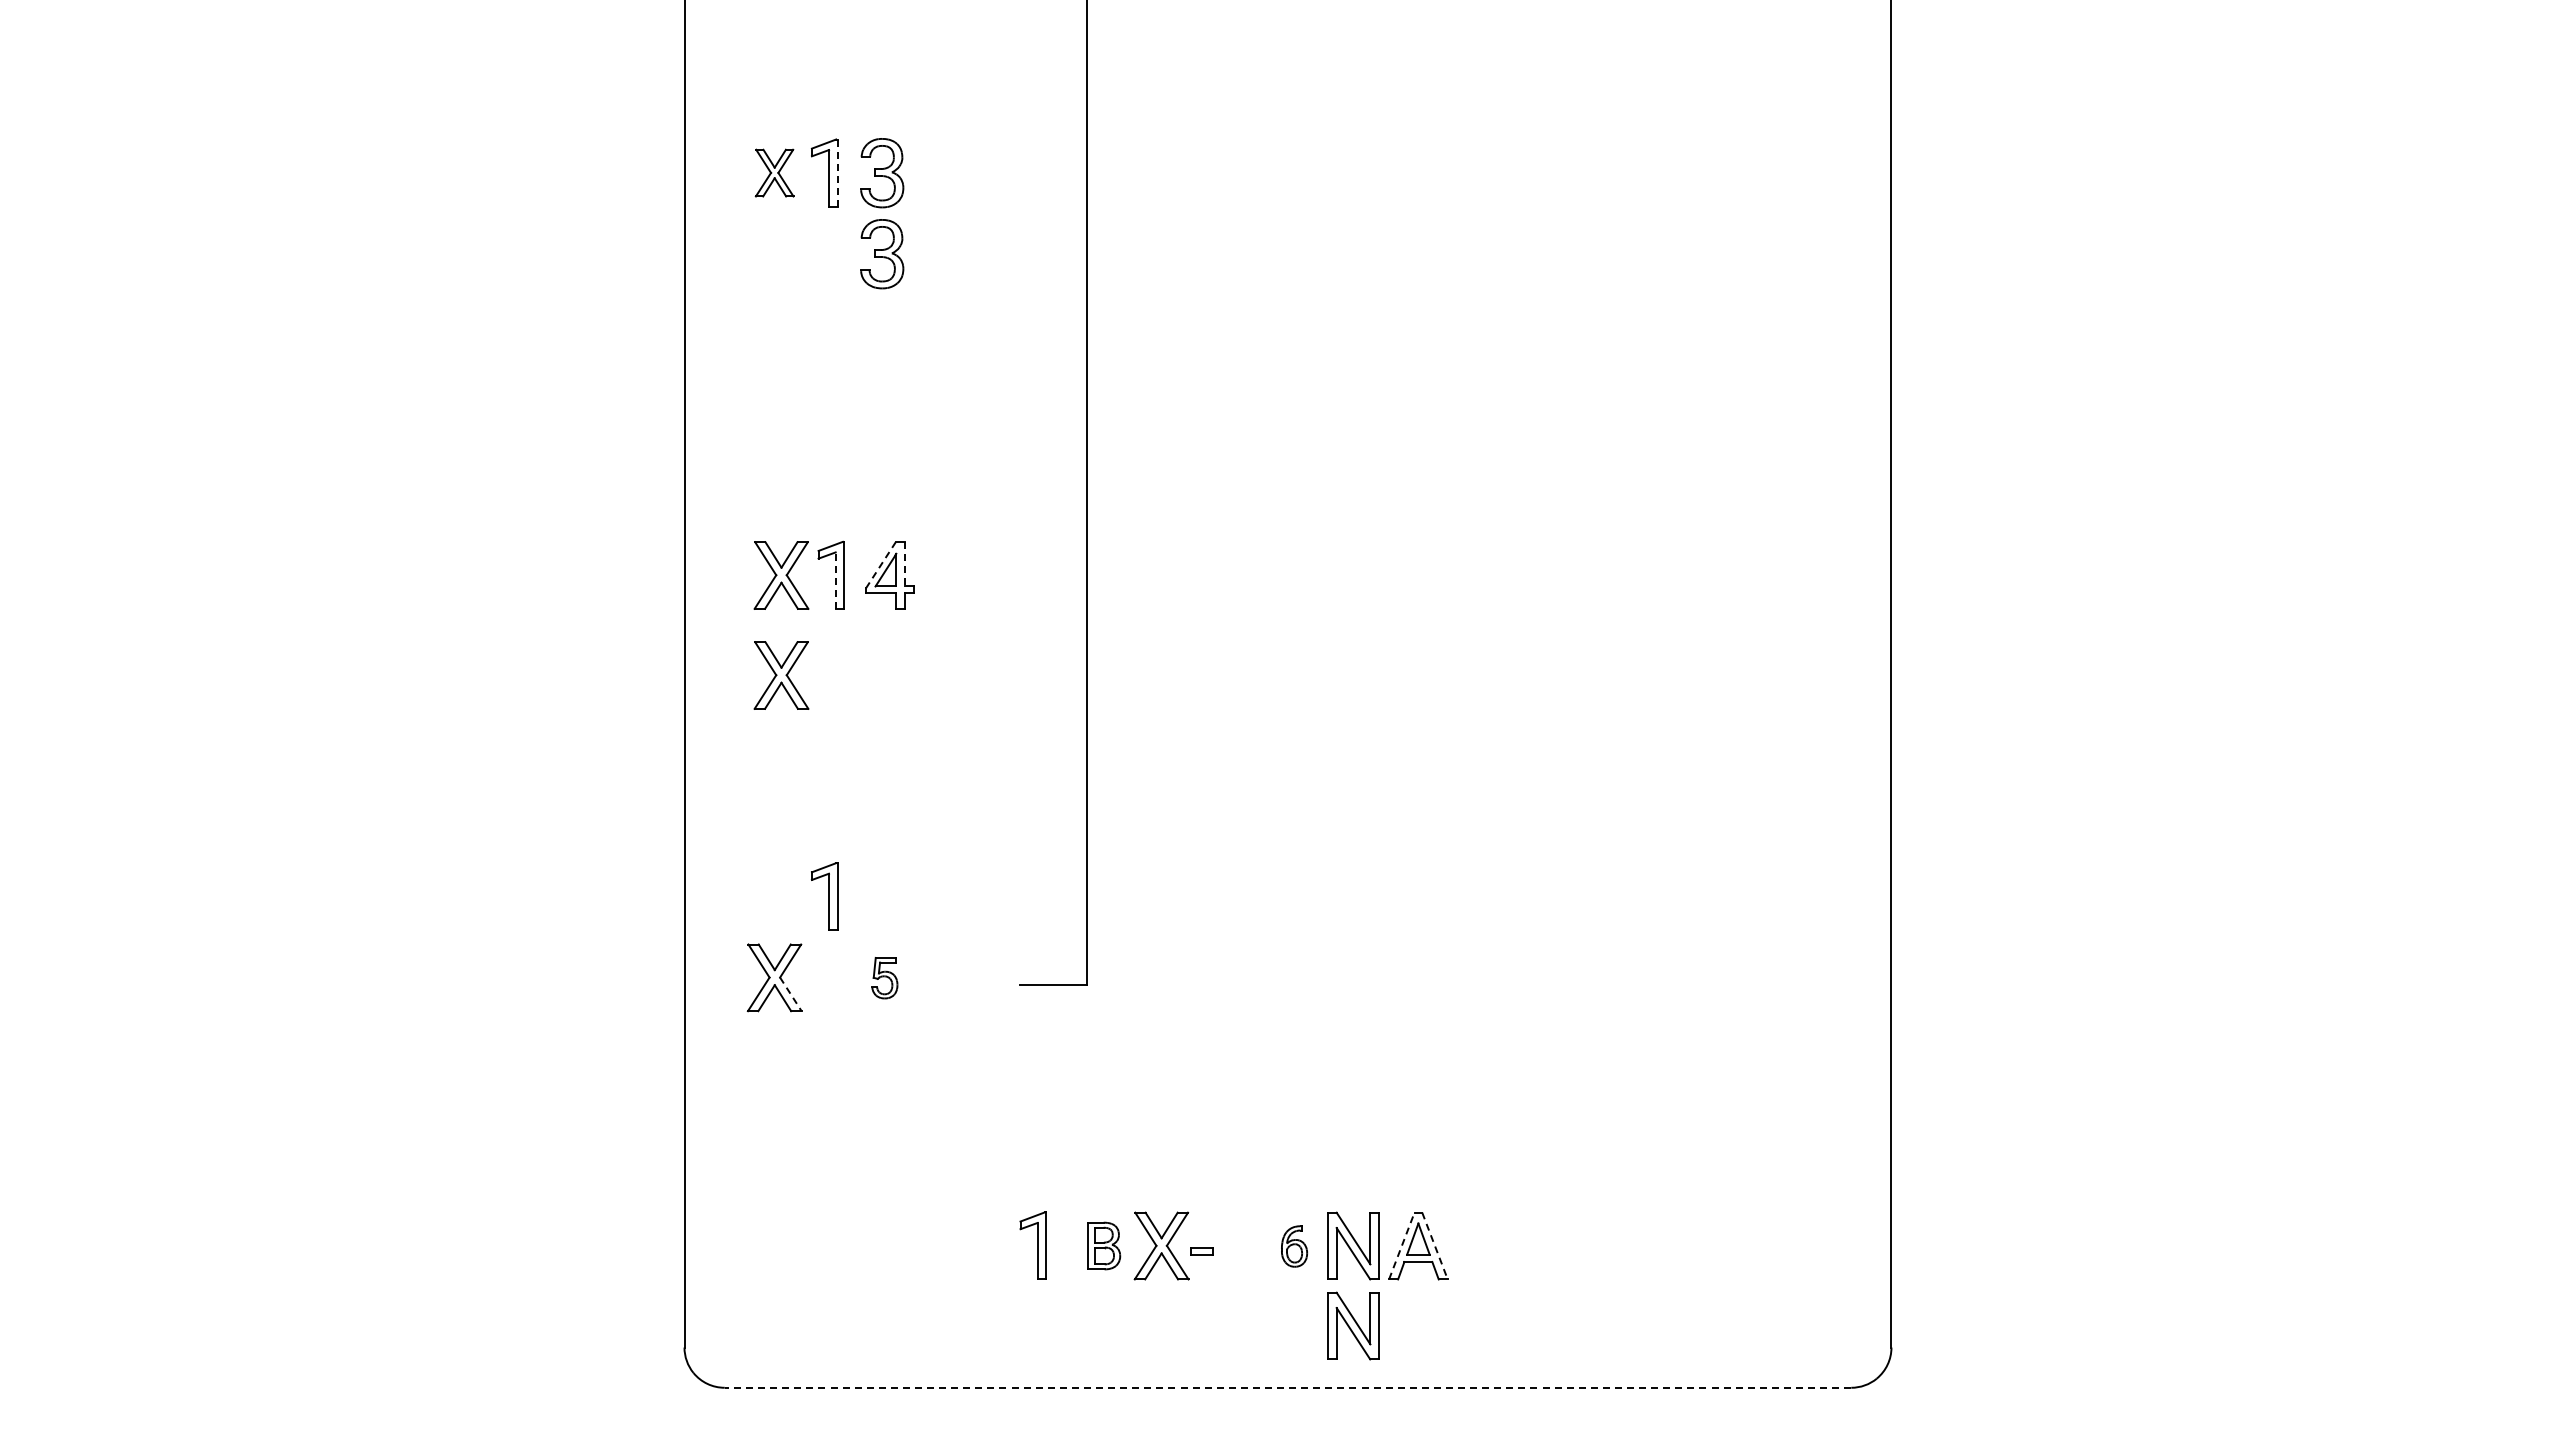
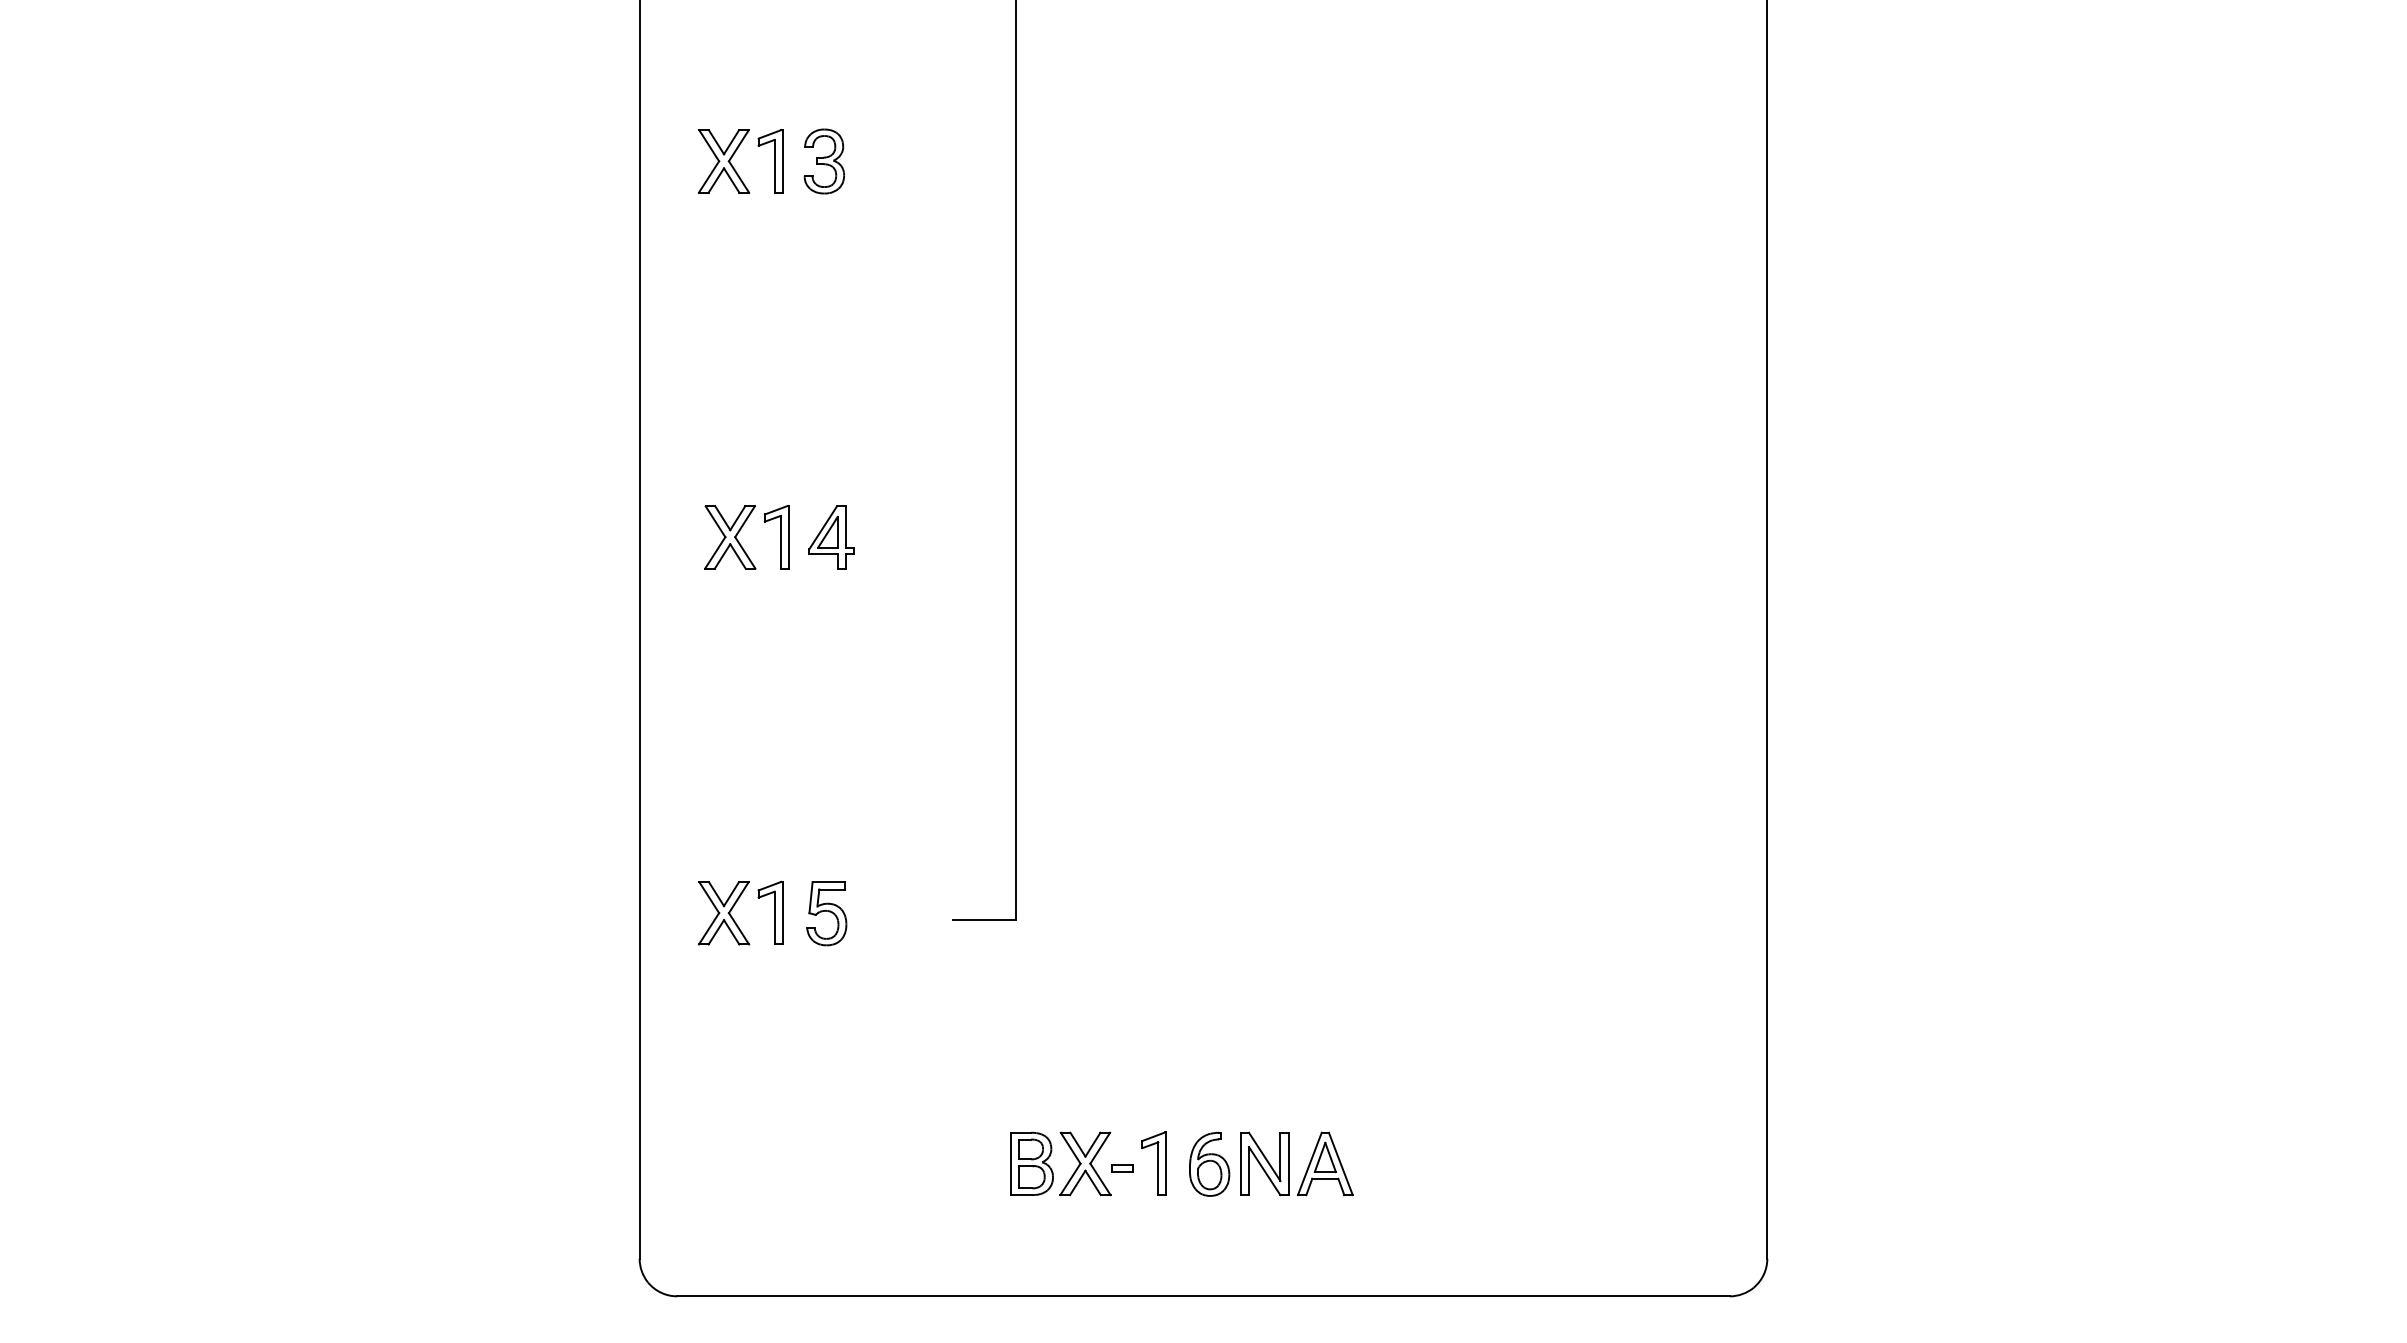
part: (774, 172) -> (723, 160), size x1.43
line: (837, 173) -> (782, 161), dashed -> solid
part: (882, 254) -> (824, 237), removed
line: (904, 564) -> (845, 527), dashed -> solid
line: (880, 565) -> (822, 528), dashed -> solid
line: (835, 580) -> (780, 542), dashed -> solid
part: (781, 675) -> (730, 630), removed
part: (824, 896) -> (770, 913), moved
part: (884, 977) -> (826, 913), size x1.67
line: (790, 994) -> (738, 928), dashed -> solid
part: (1032, 1245) -> (1153, 1163), moved
part: (1104, 1245) -> (1032, 1163), size x1.43
part: (1294, 1246) -> (1209, 1164), size x1.67
line: (1401, 1246) -> (1309, 1164), dashed -> solid
line: (1435, 1246) -> (1341, 1164), dashed -> solid
part: (1353, 1325) -> (1264, 1238), removed
line: (1287, 1387) -> (1203, 1296), dashed -> solid

